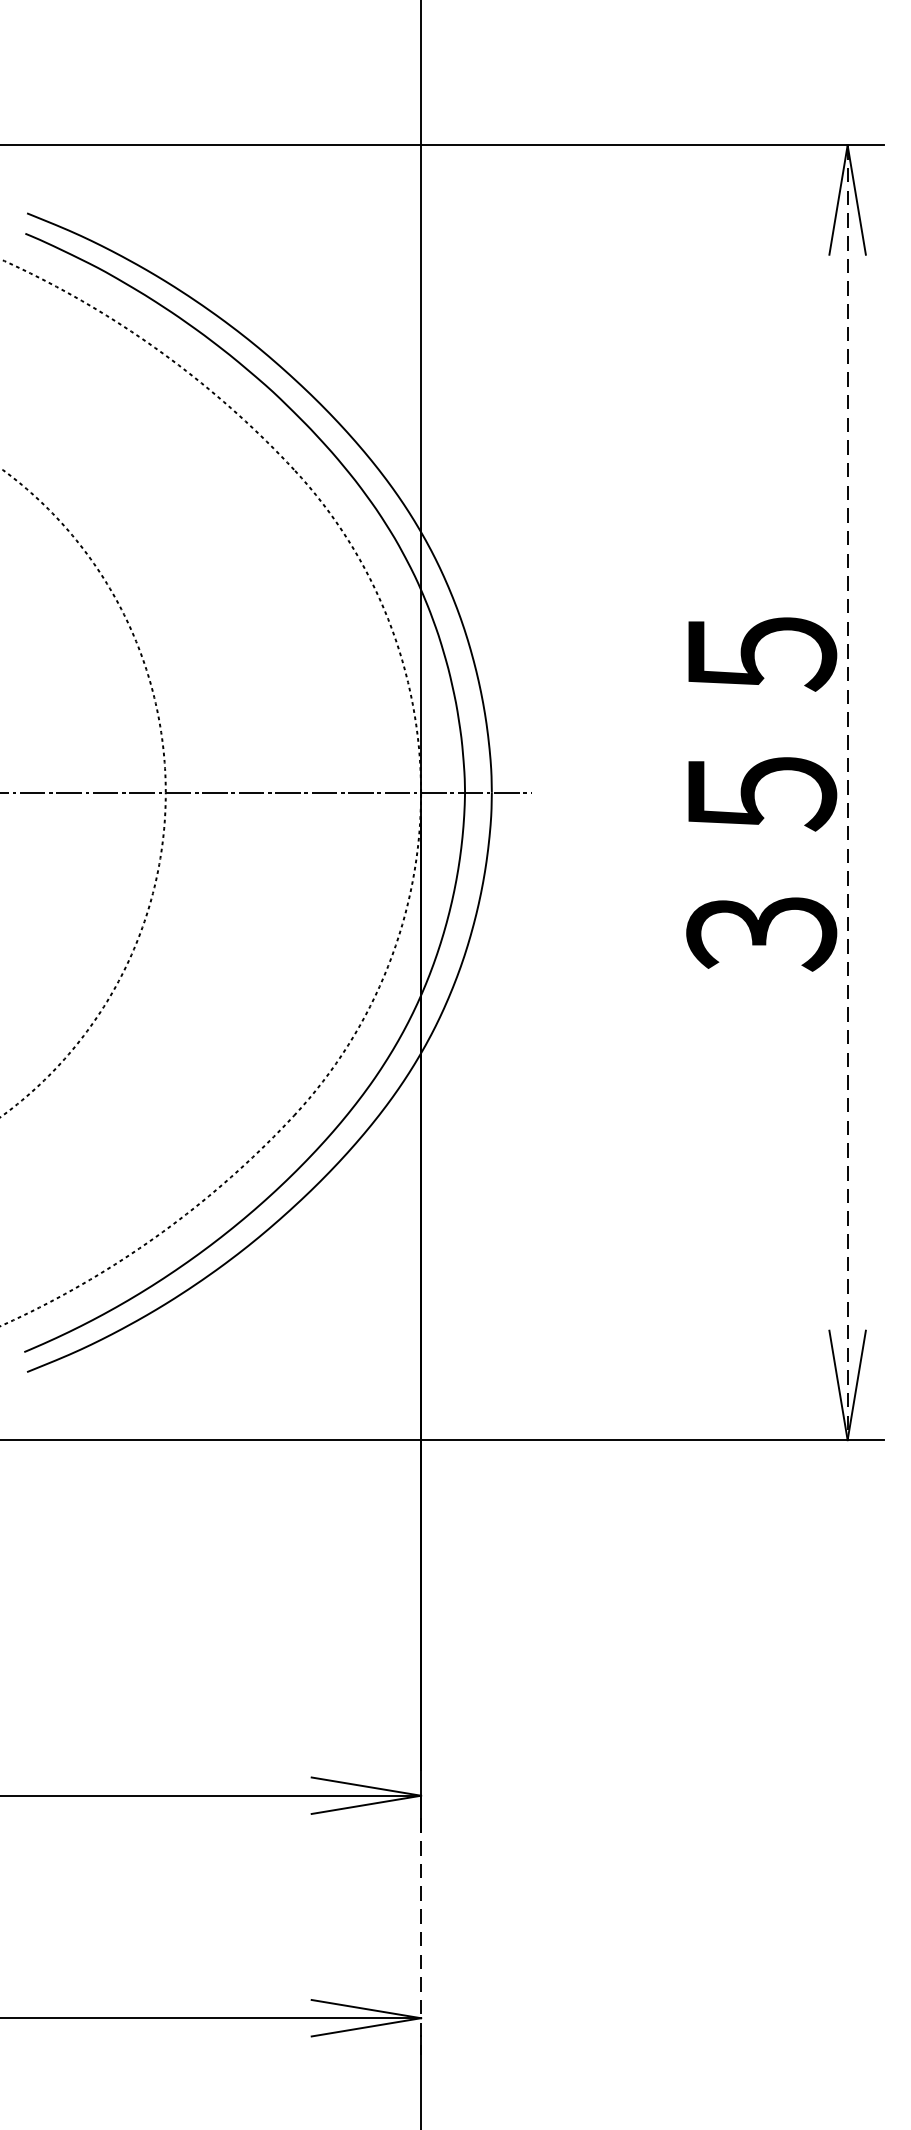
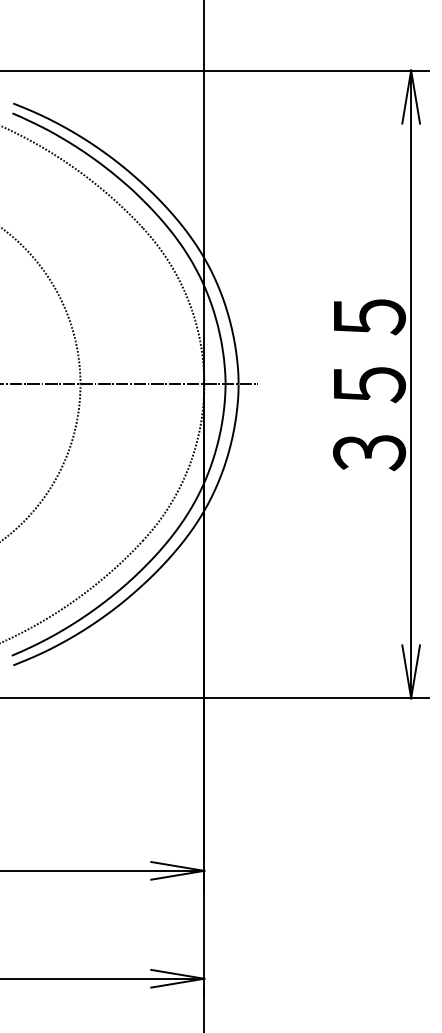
line: (848, 792) -> (411, 384), dashed -> solid
line: (421, 1924) -> (204, 933), dashed -> solid

